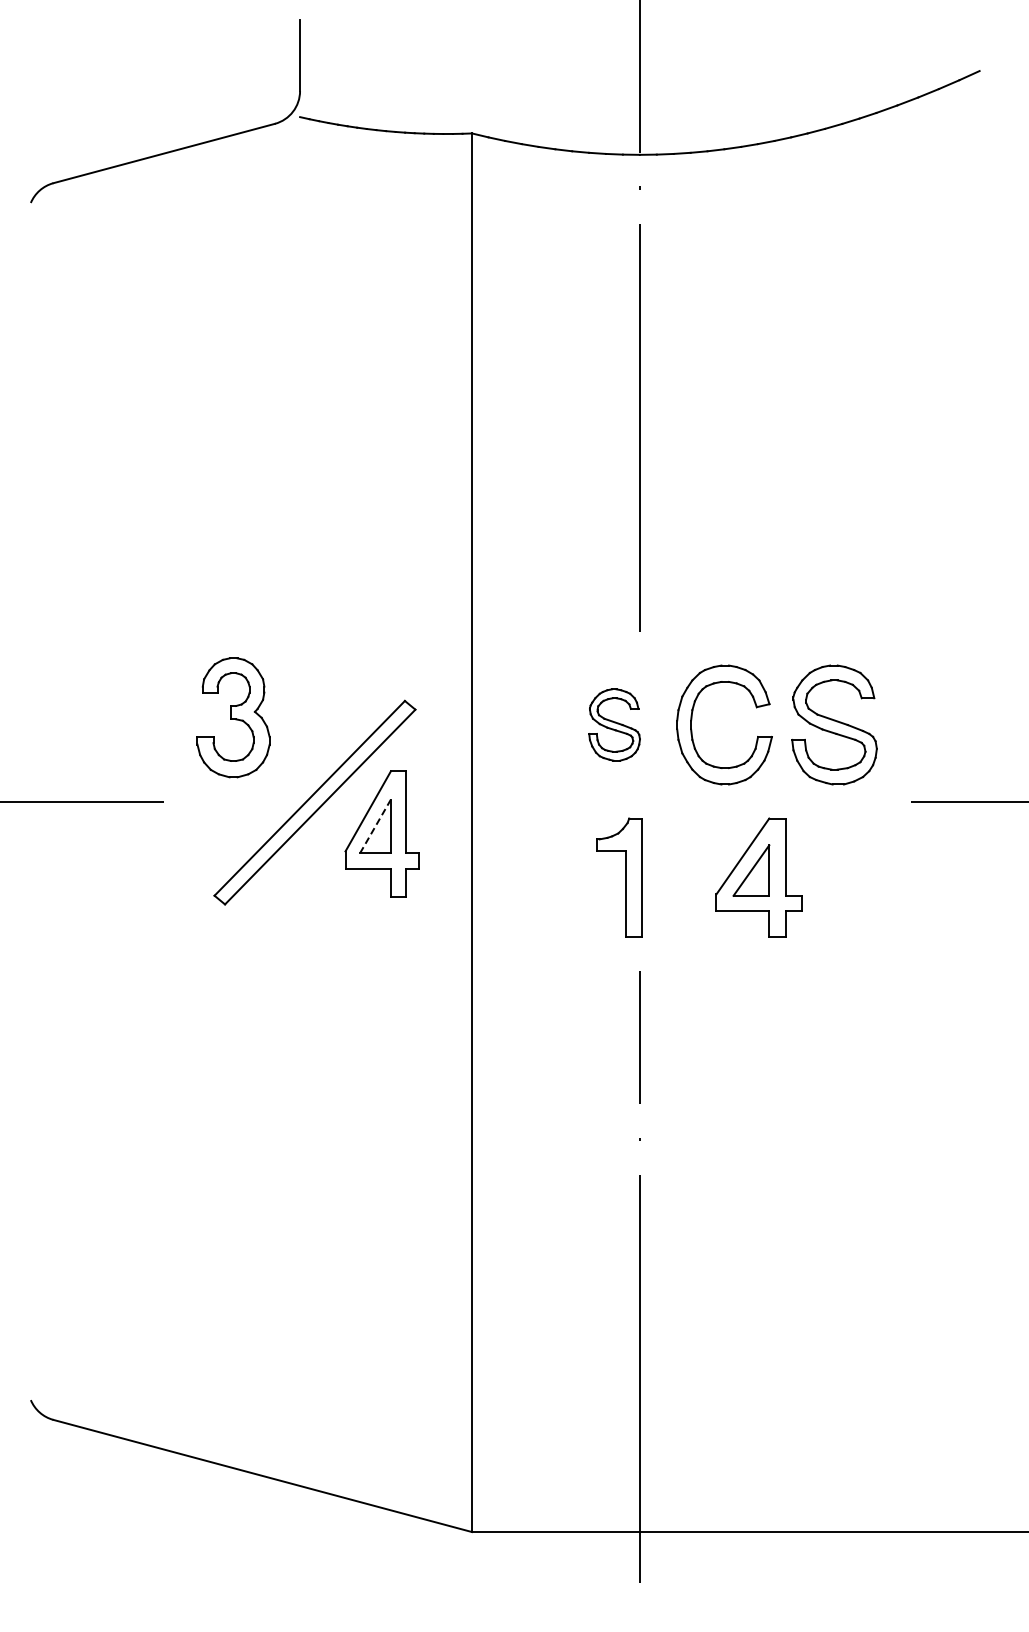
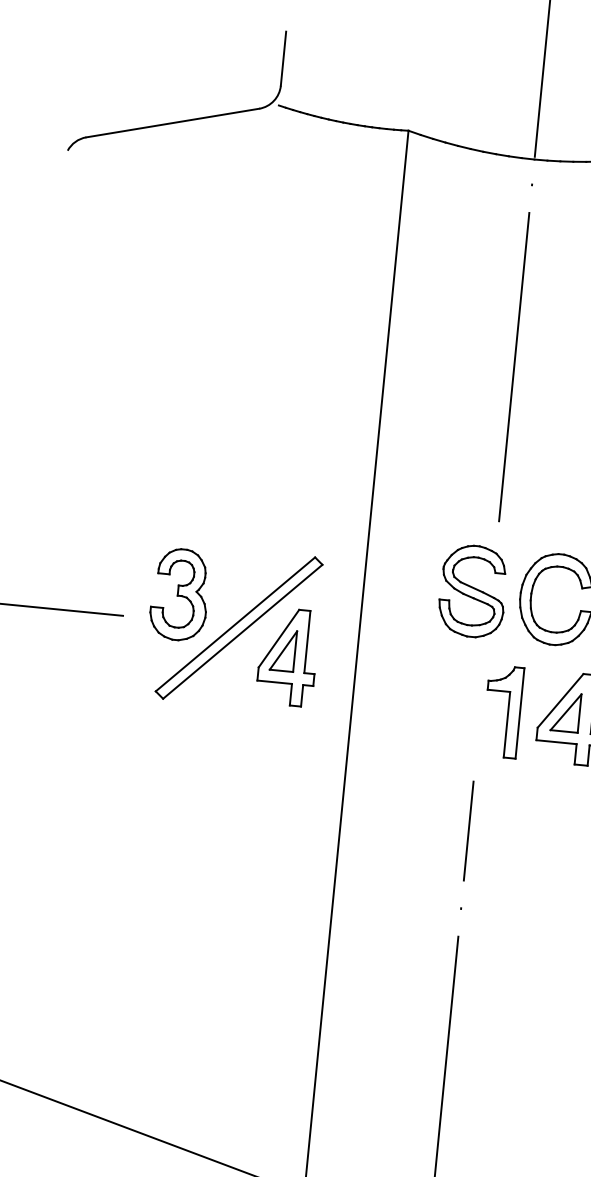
part: (233, 717) -> (179, 594), moved
part: (614, 724) -> (472, 590), size x1.67
line: (375, 826) -> (283, 650), dashed -> solid
part: (619, 877) -> (503, 711), moved

